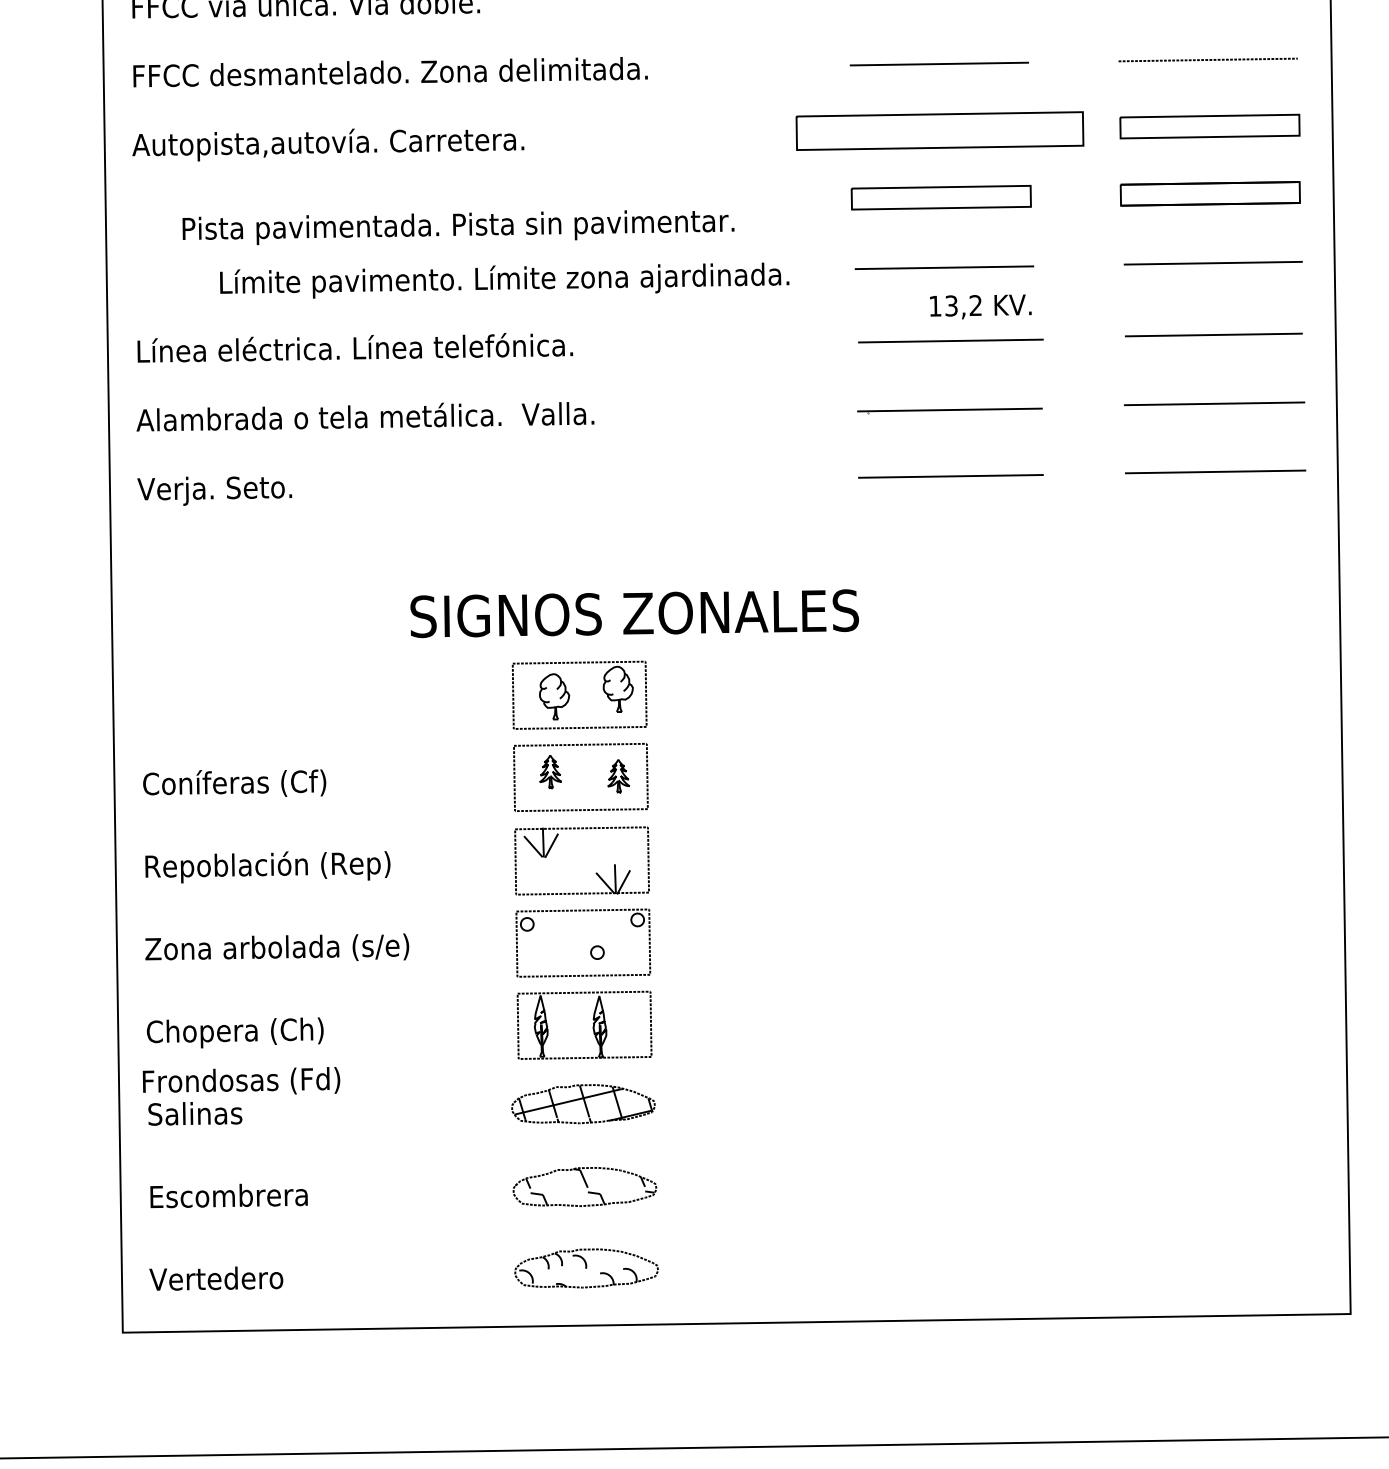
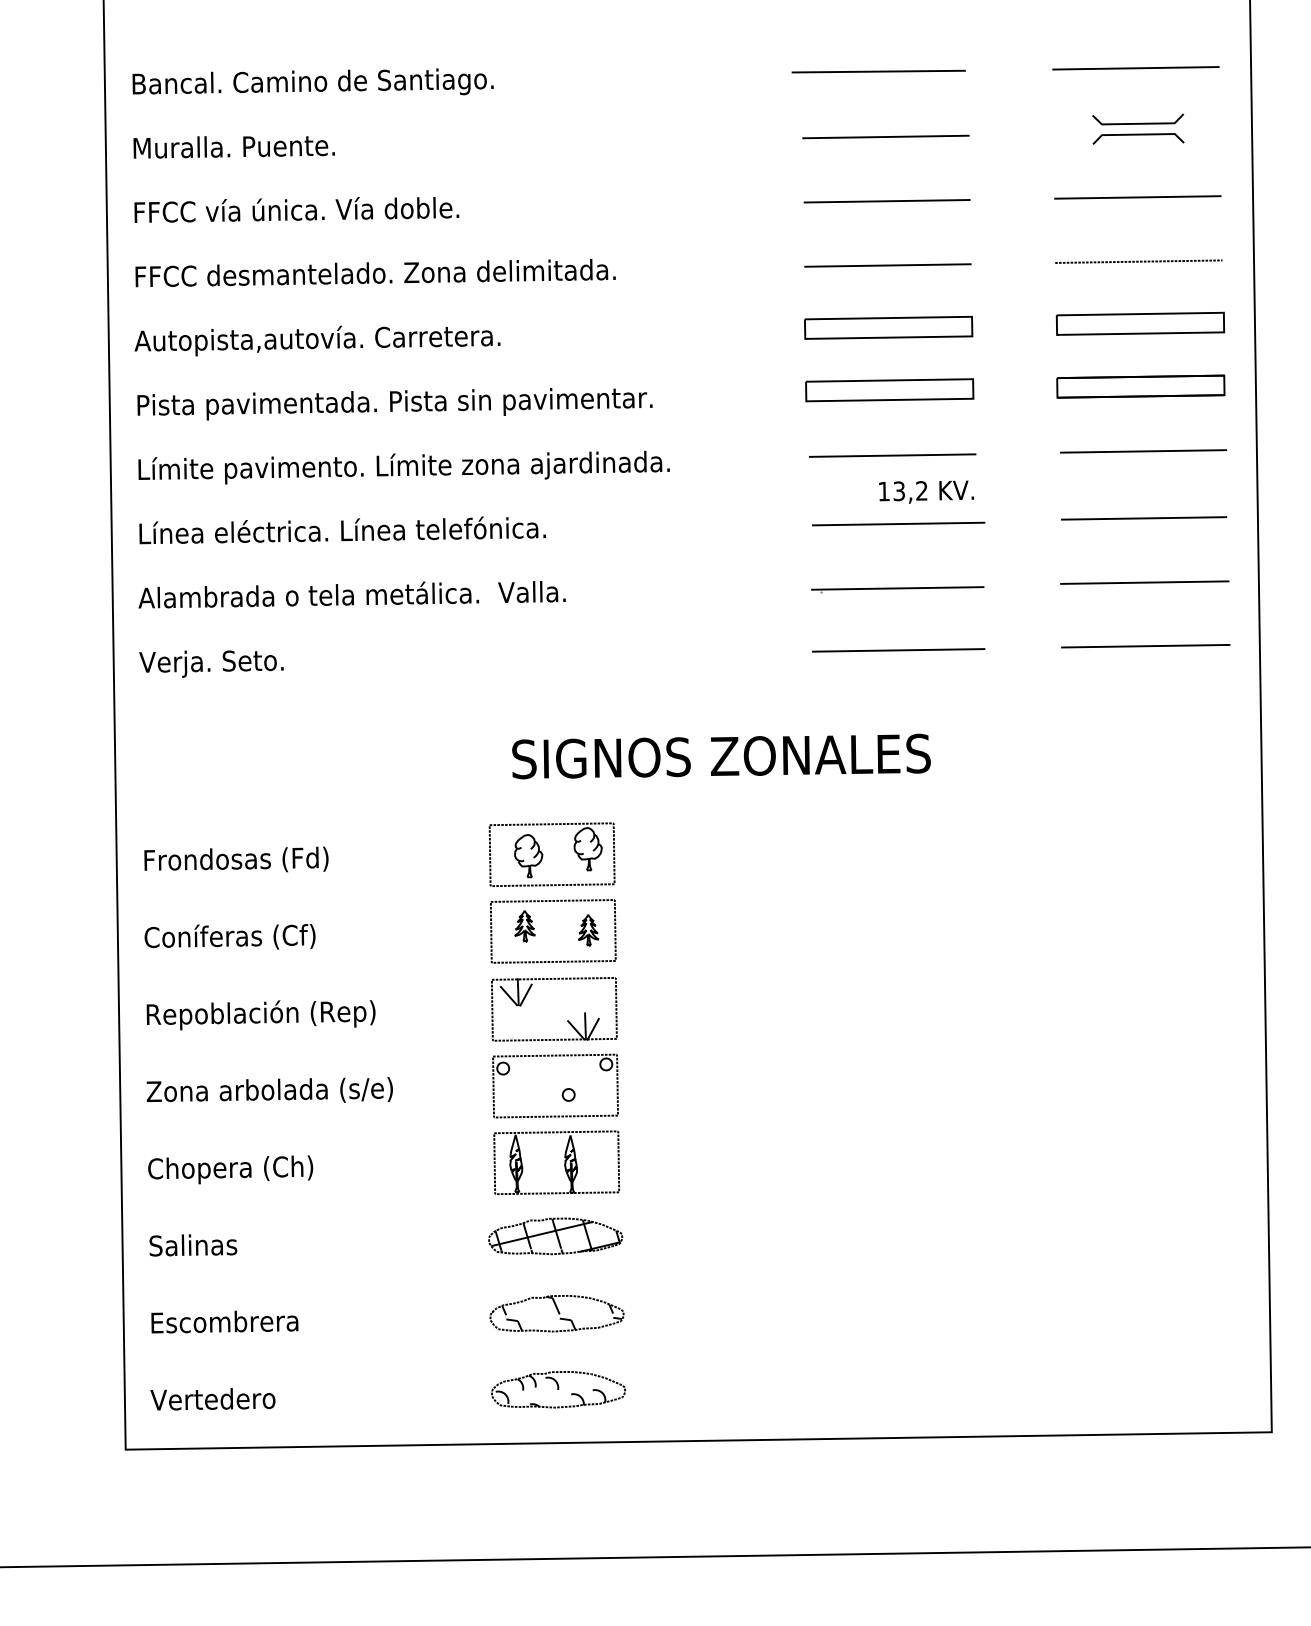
part: (940, 130) -> (888, 327), size x0.62
text: (457, 227) -> (394, 404), moved
text: (504, 280) -> (403, 467), moved
text: (634, 613) -> (721, 756), moved
text: (241, 1080) -> (236, 859), moved

